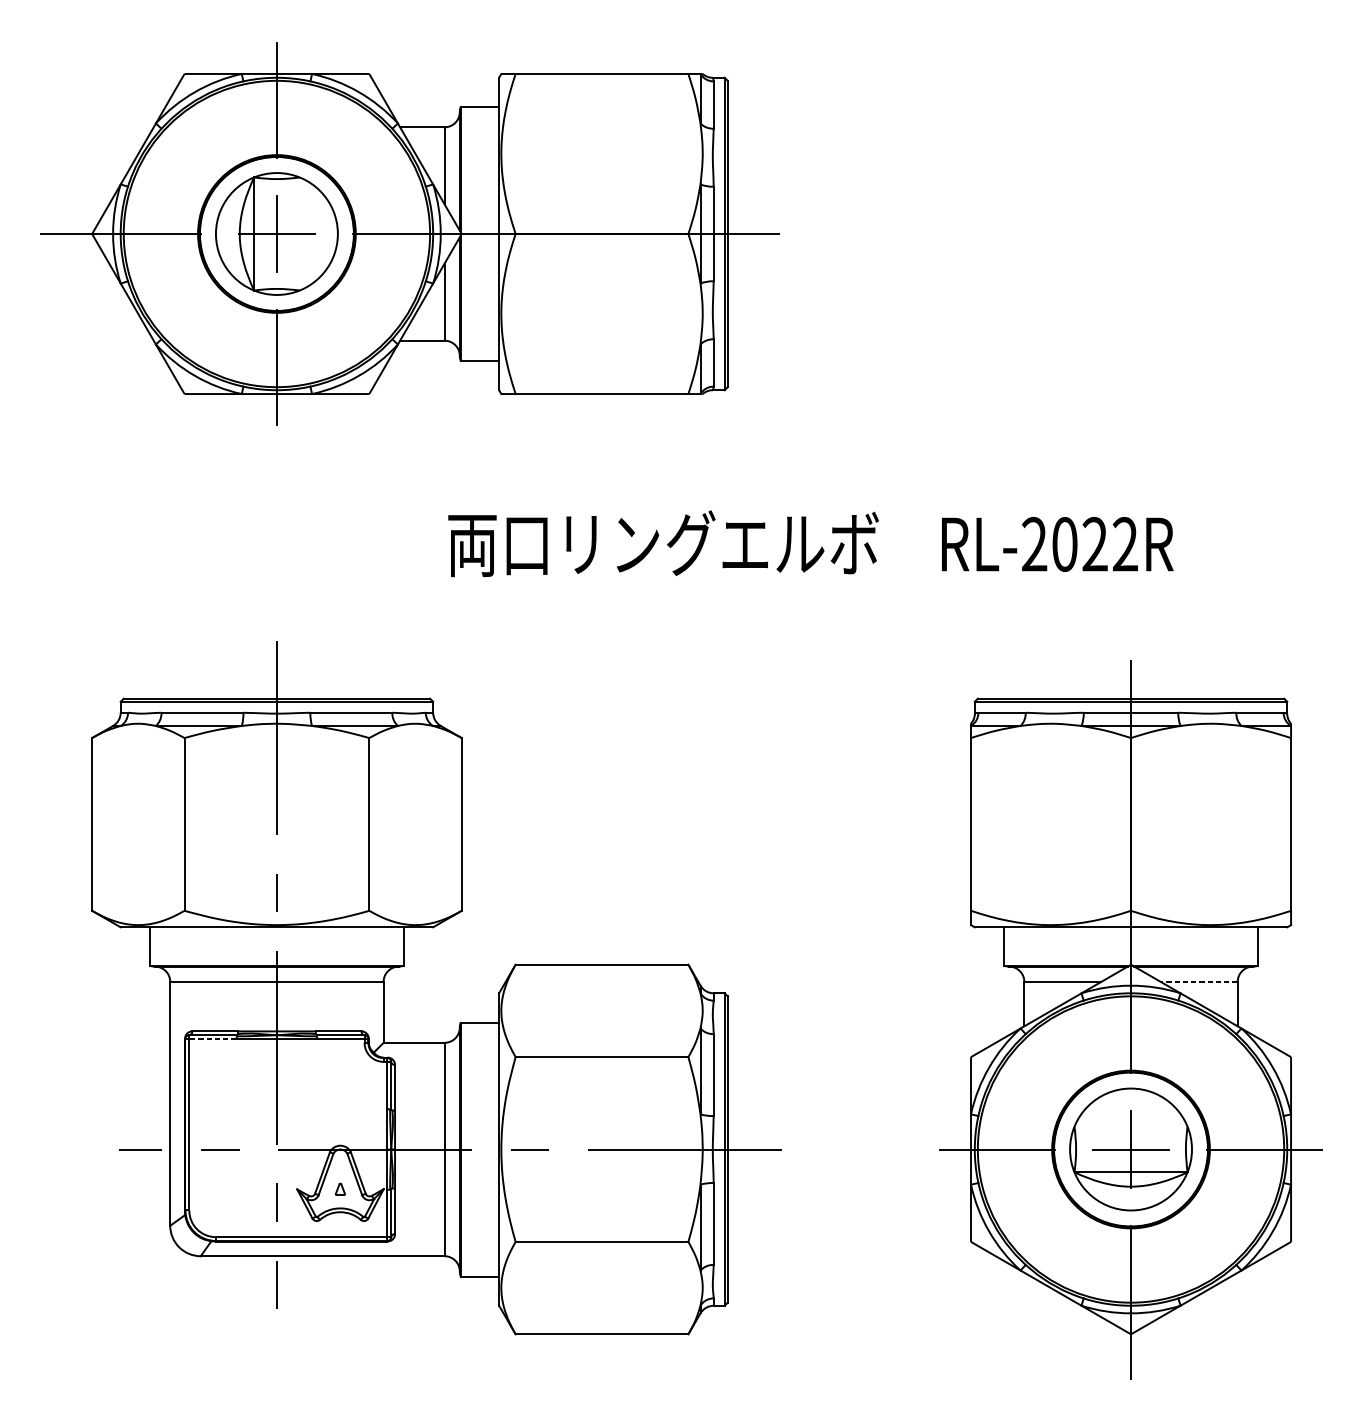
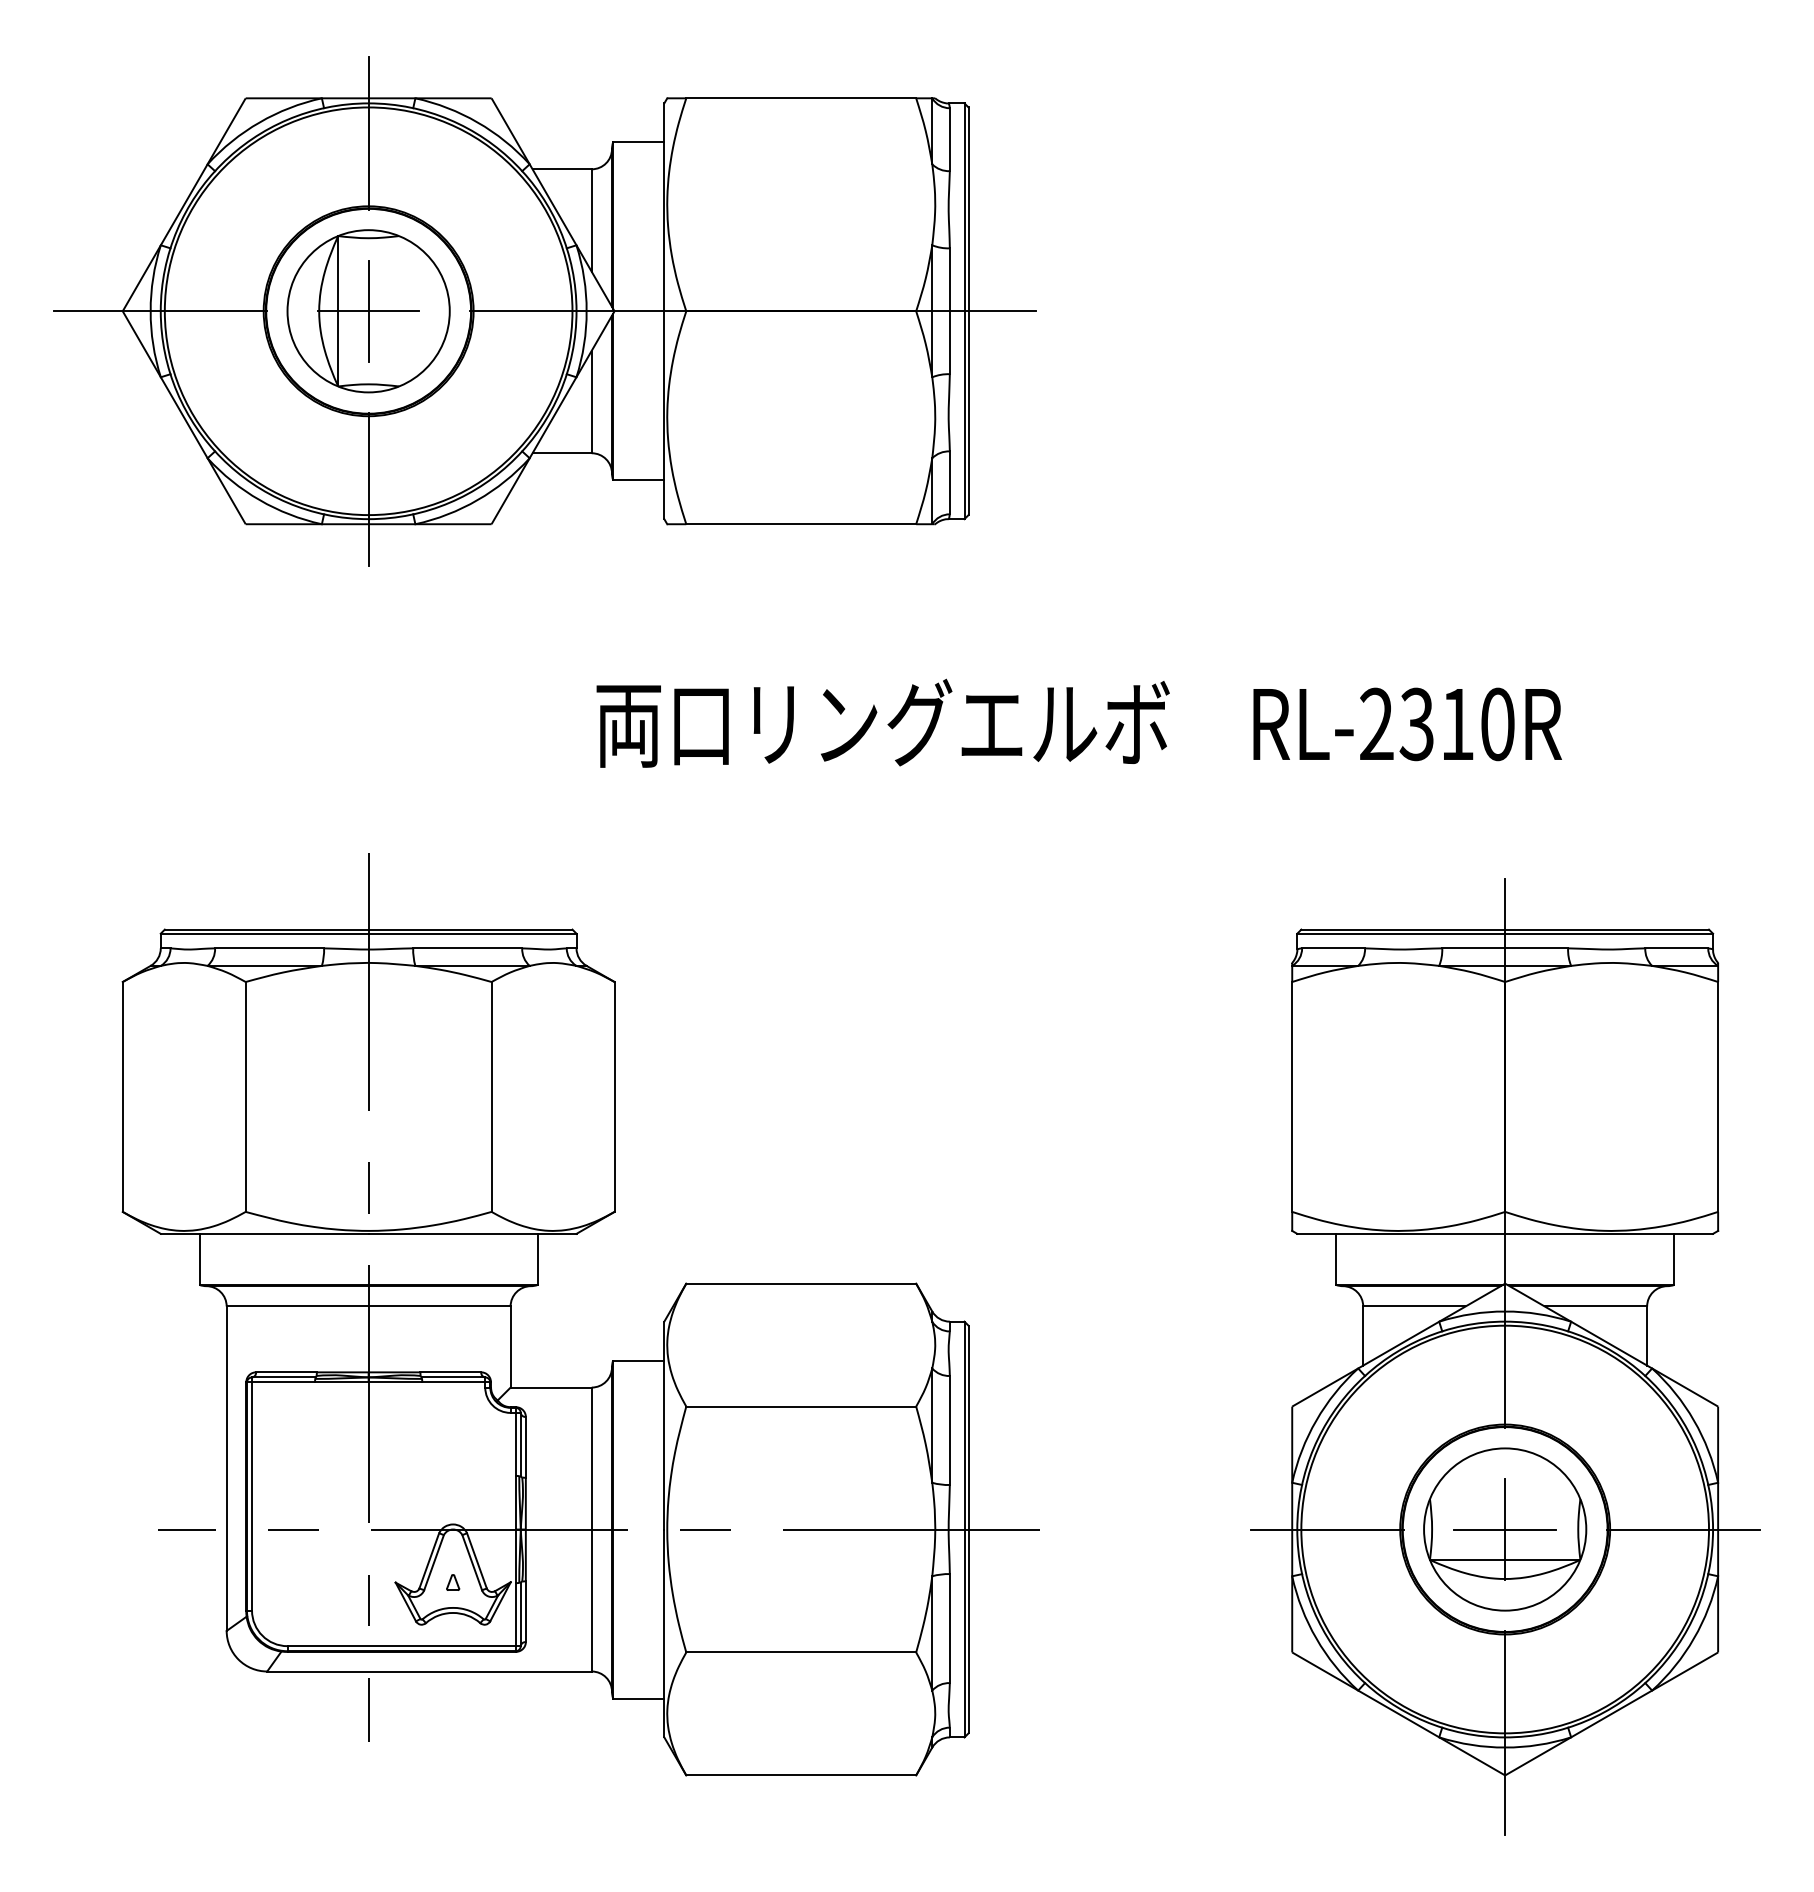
text: (1094, 544) -> (1456, 724), RL-2022R -> RL-2310R
line: (1198, 981) -> (1595, 1306), dashed -> solid
line: (212, 1039) -> (283, 1382), dashed -> solid

